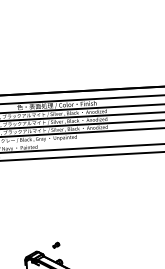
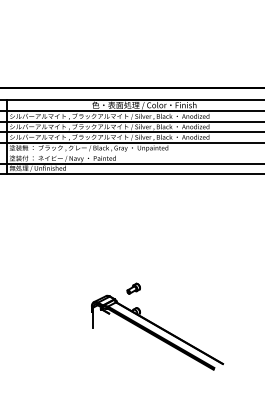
part: (56, 245) -> (133, 288), size x1.67

